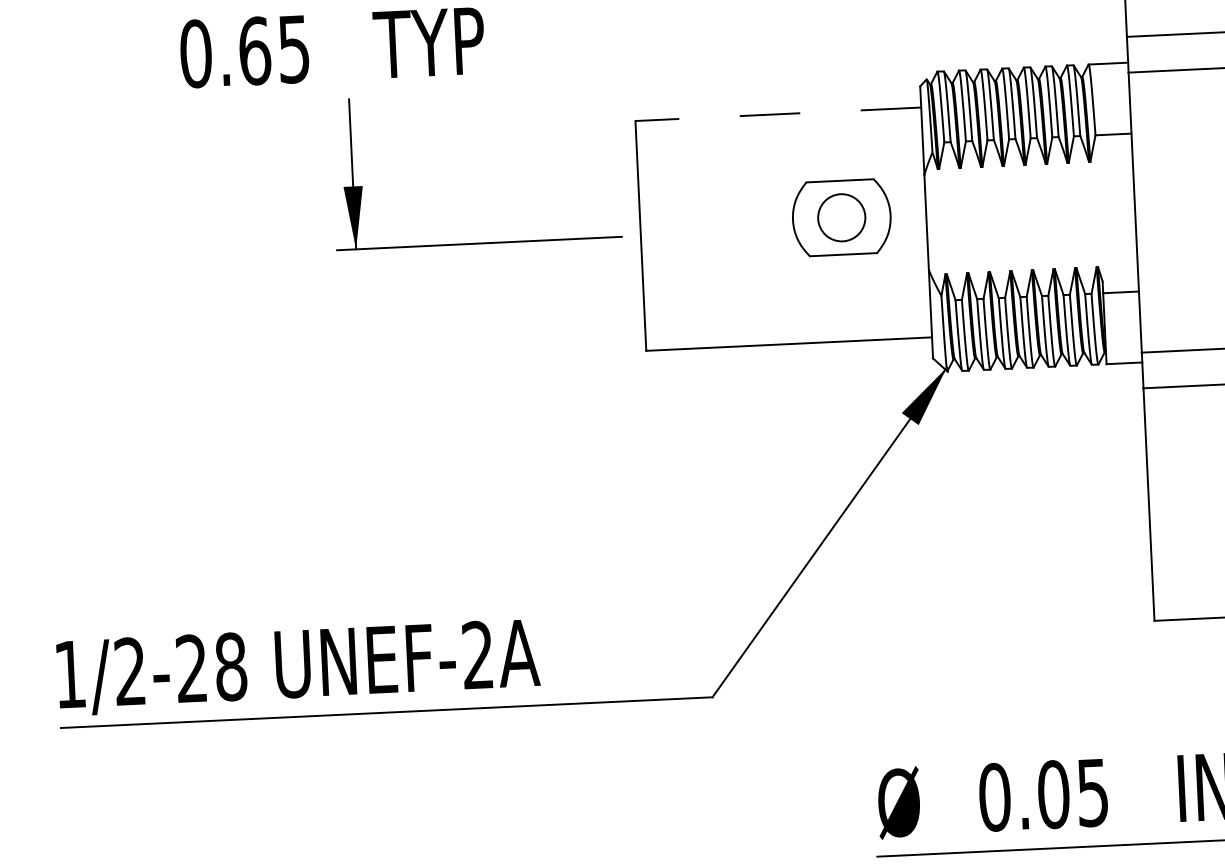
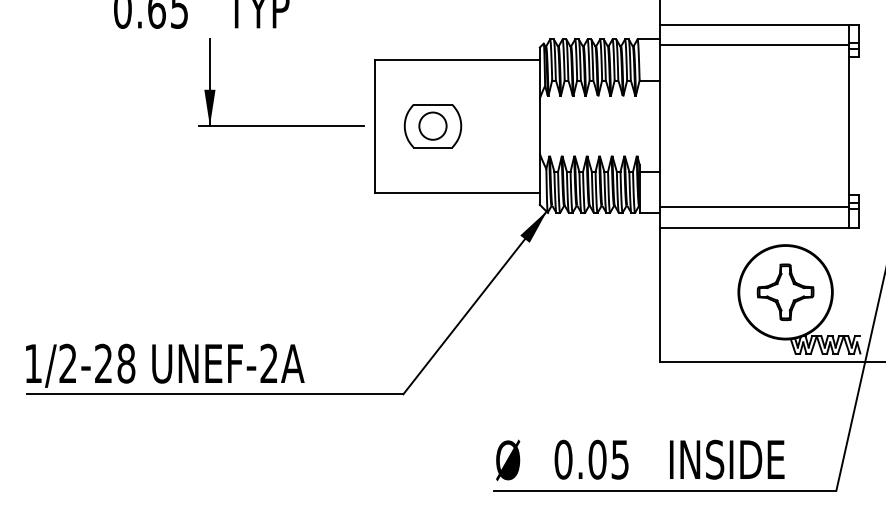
line: (778, 113) -> (457, 59), dashed -> solid
part: (840, 218) -> (432, 126), moved

